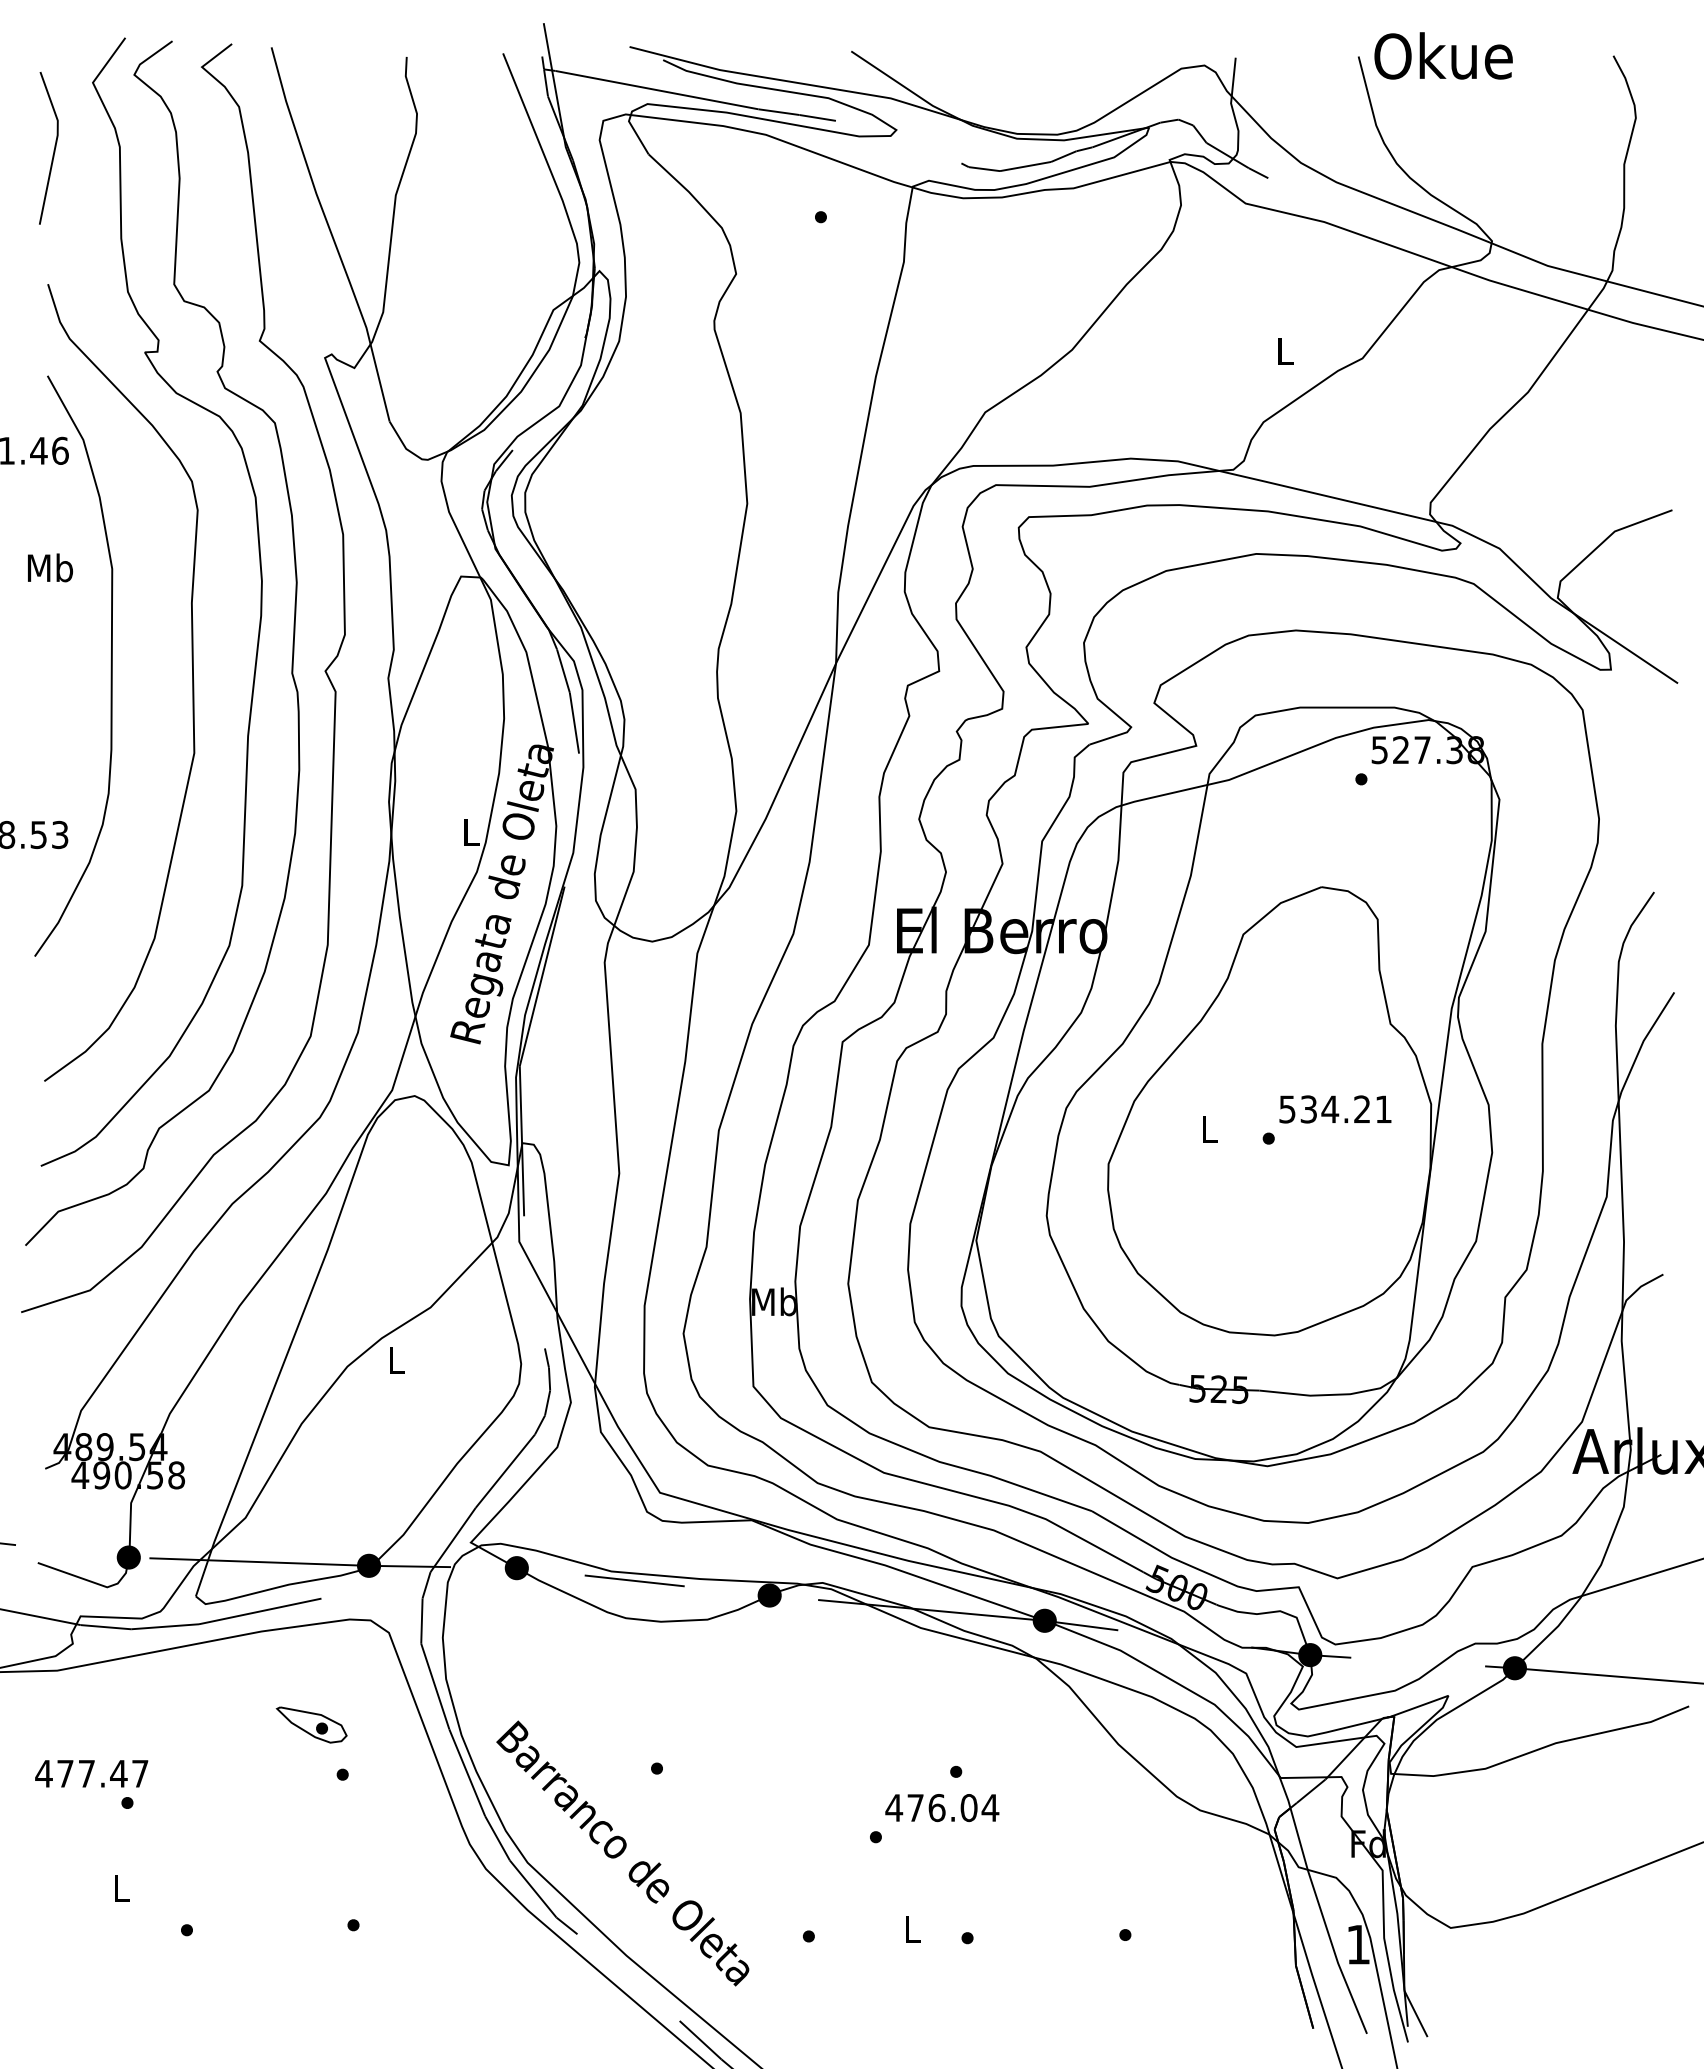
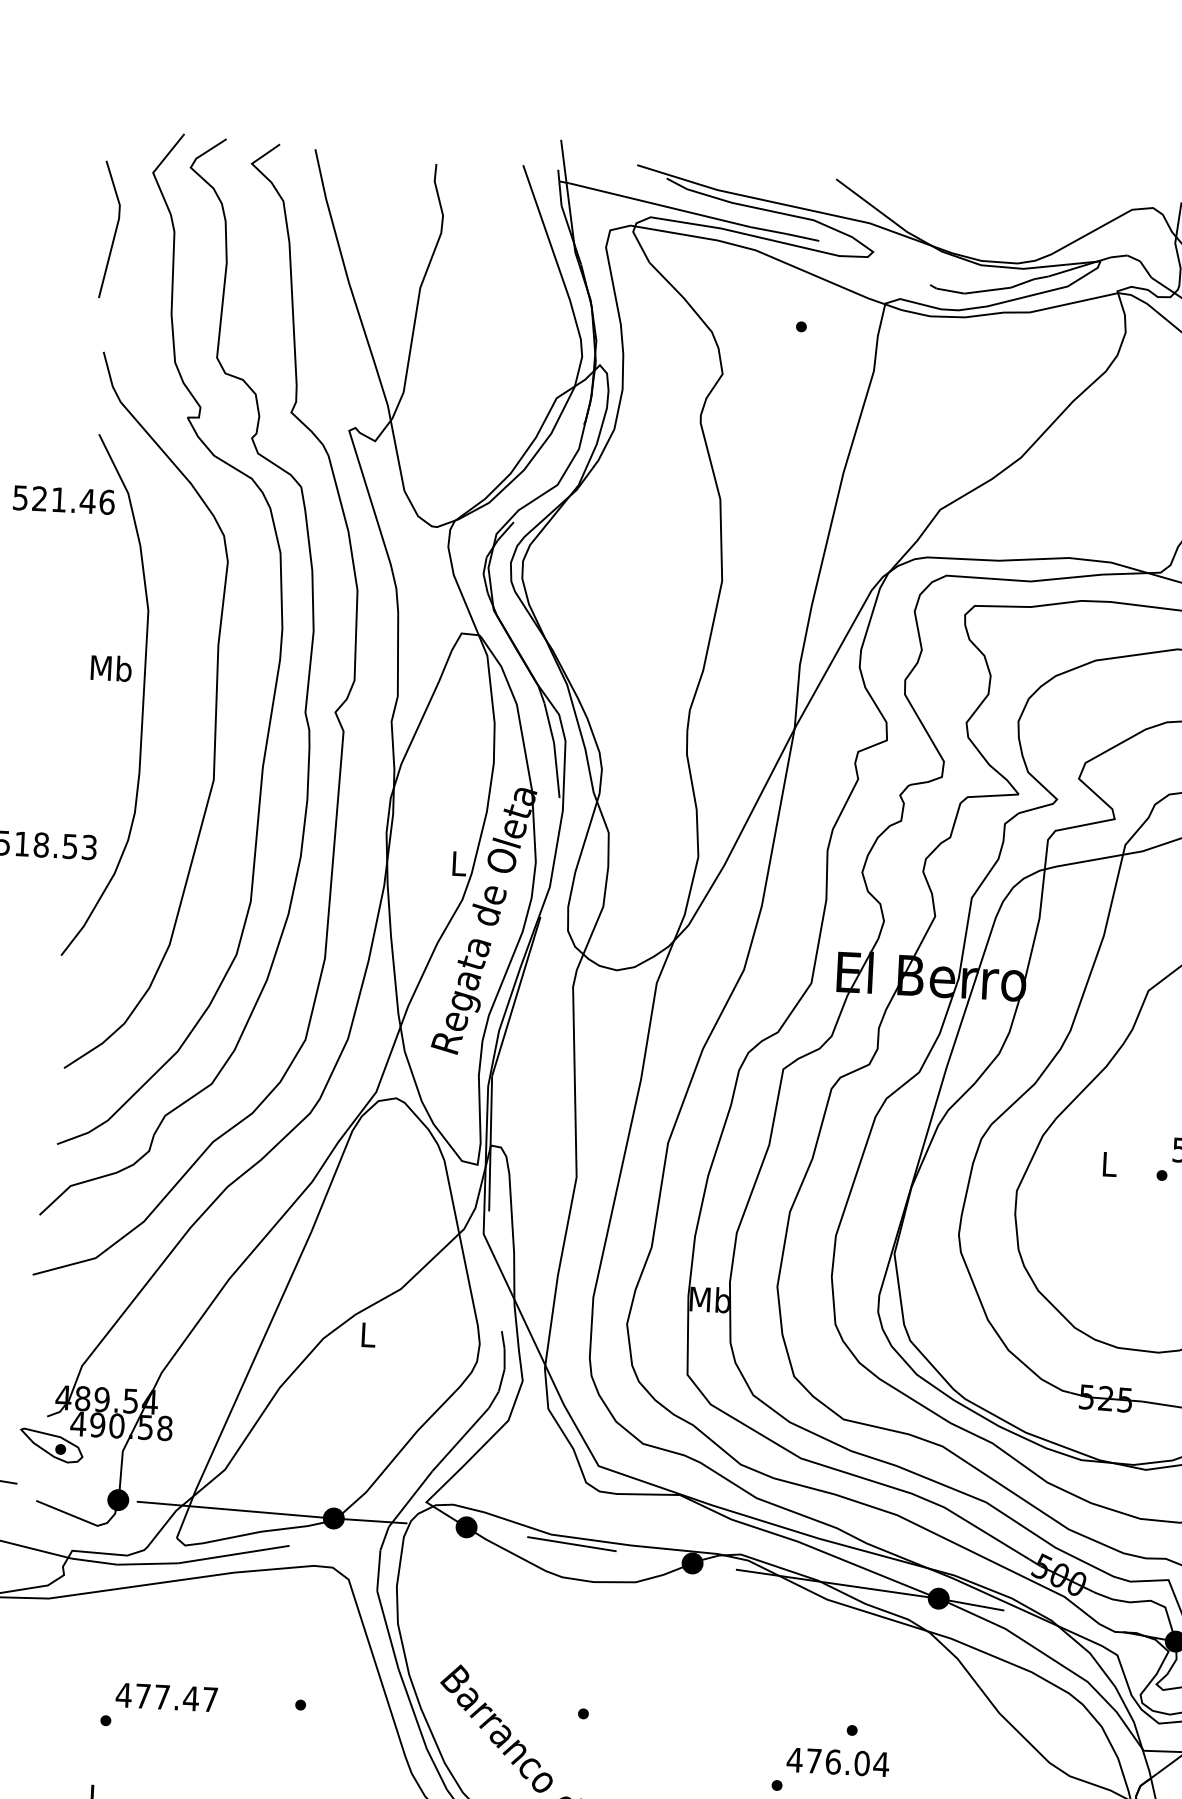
text: (50, 567) -> (111, 667), moved
part: (311, 1724) -> (51, 1445), moved
text: (91, 1773) -> (166, 1697), moved

